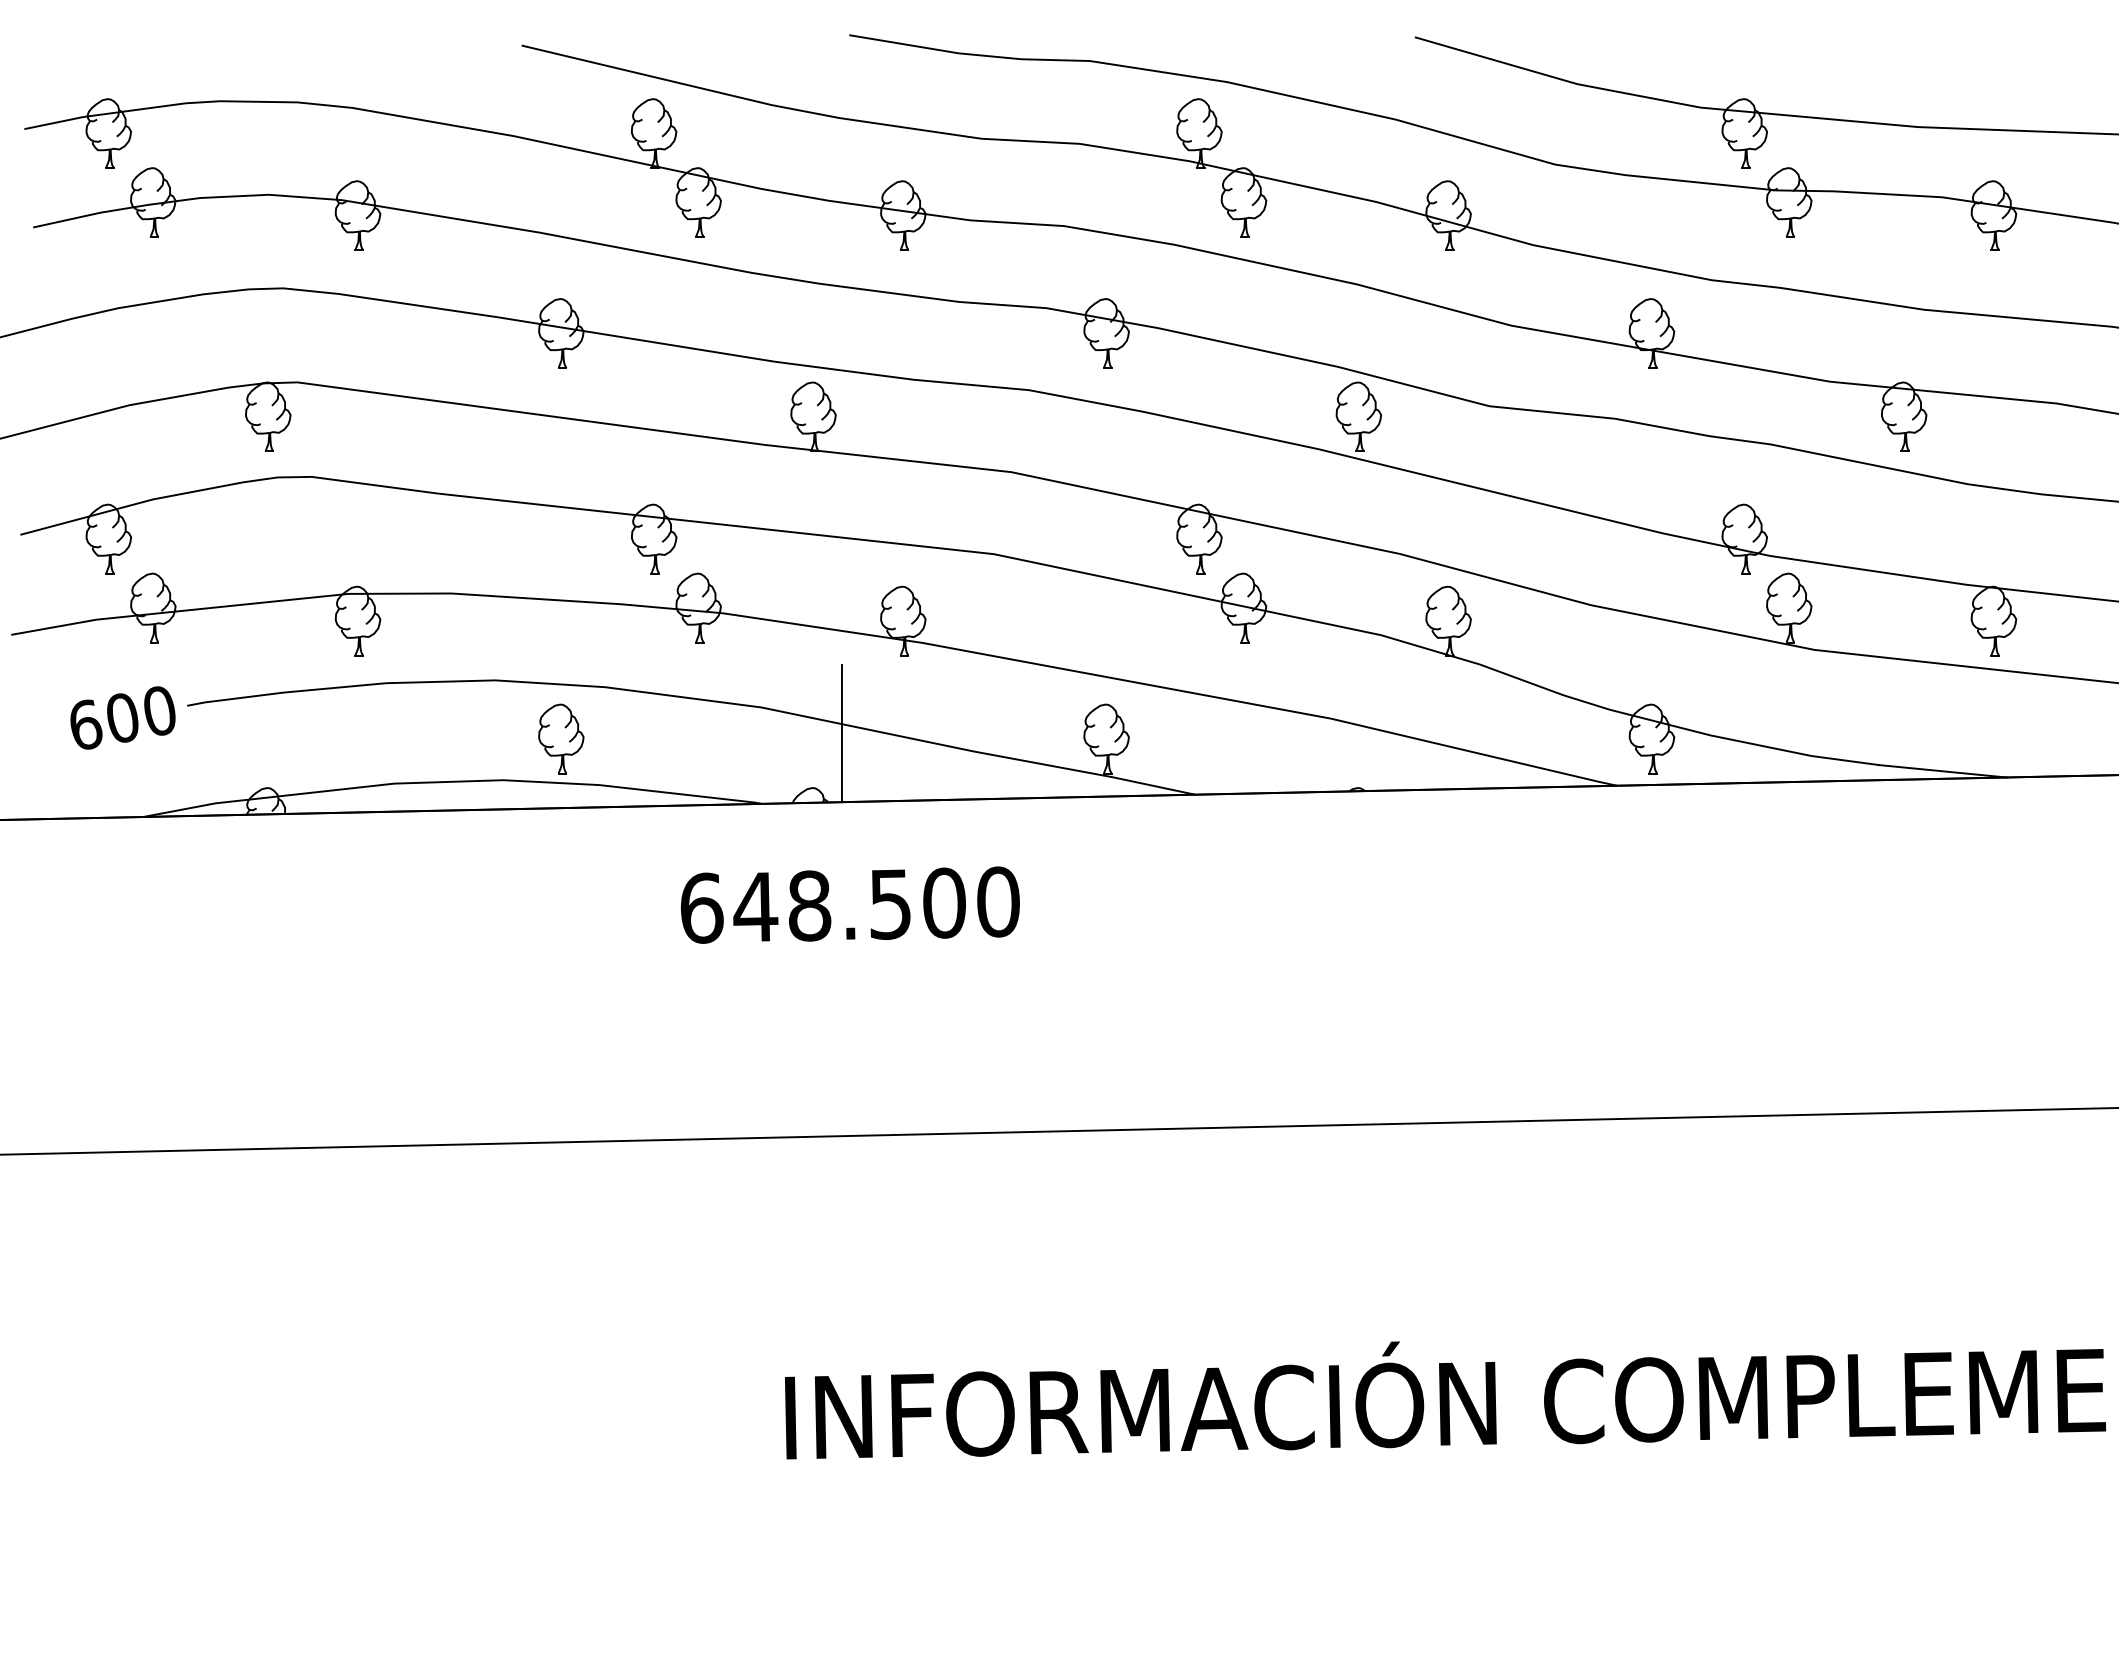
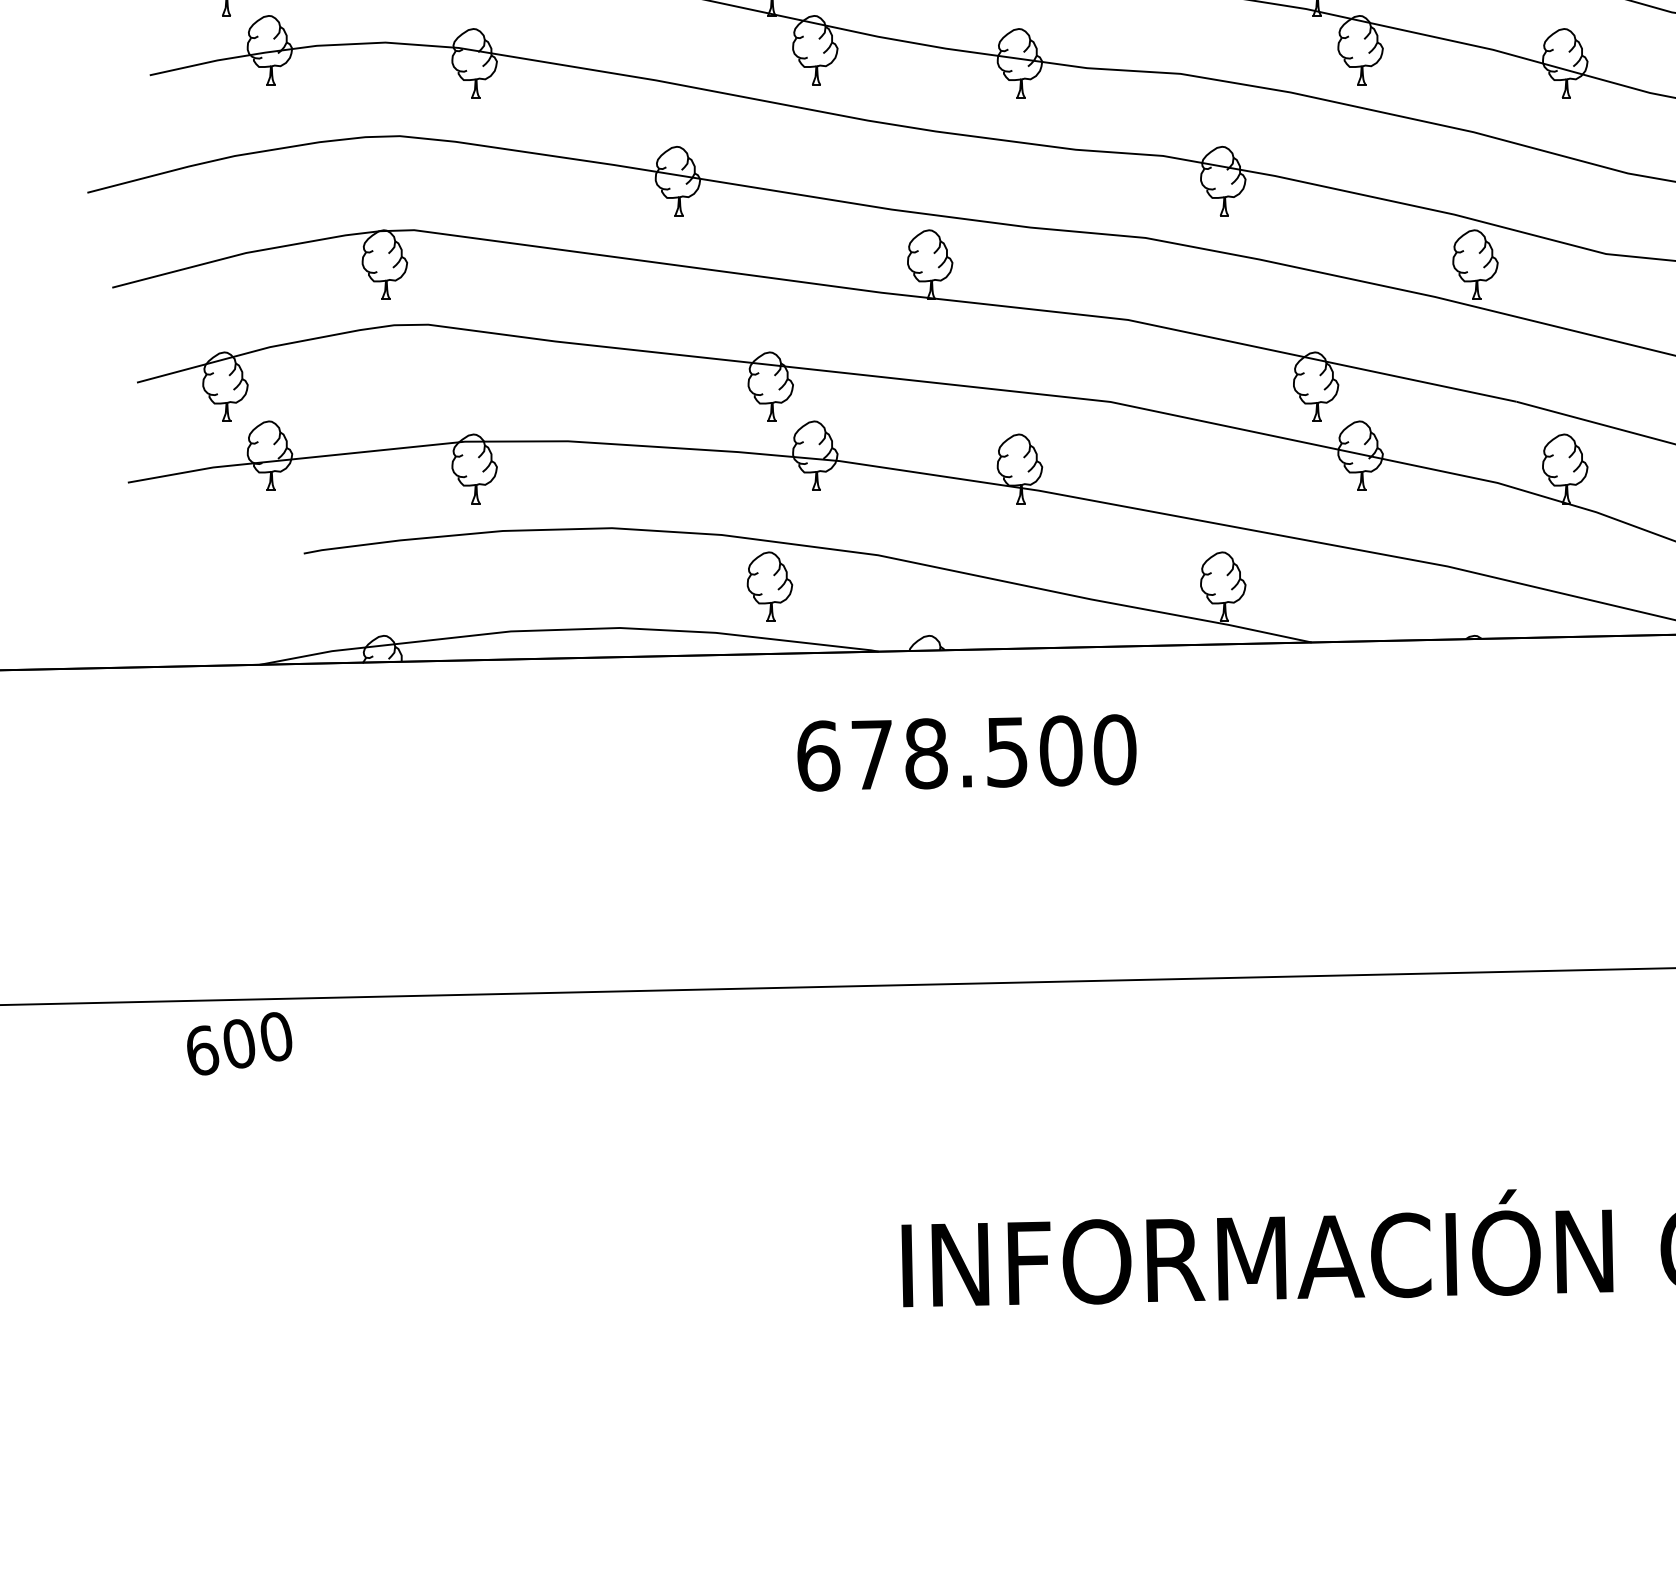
text: (122, 717) -> (239, 1043), moved
line: (841, 733) -> (958, 581), removed
part: (561, 738) -> (770, 586), moved
text: (755, 906) -> (872, 754), 648.500 -> 678.500

